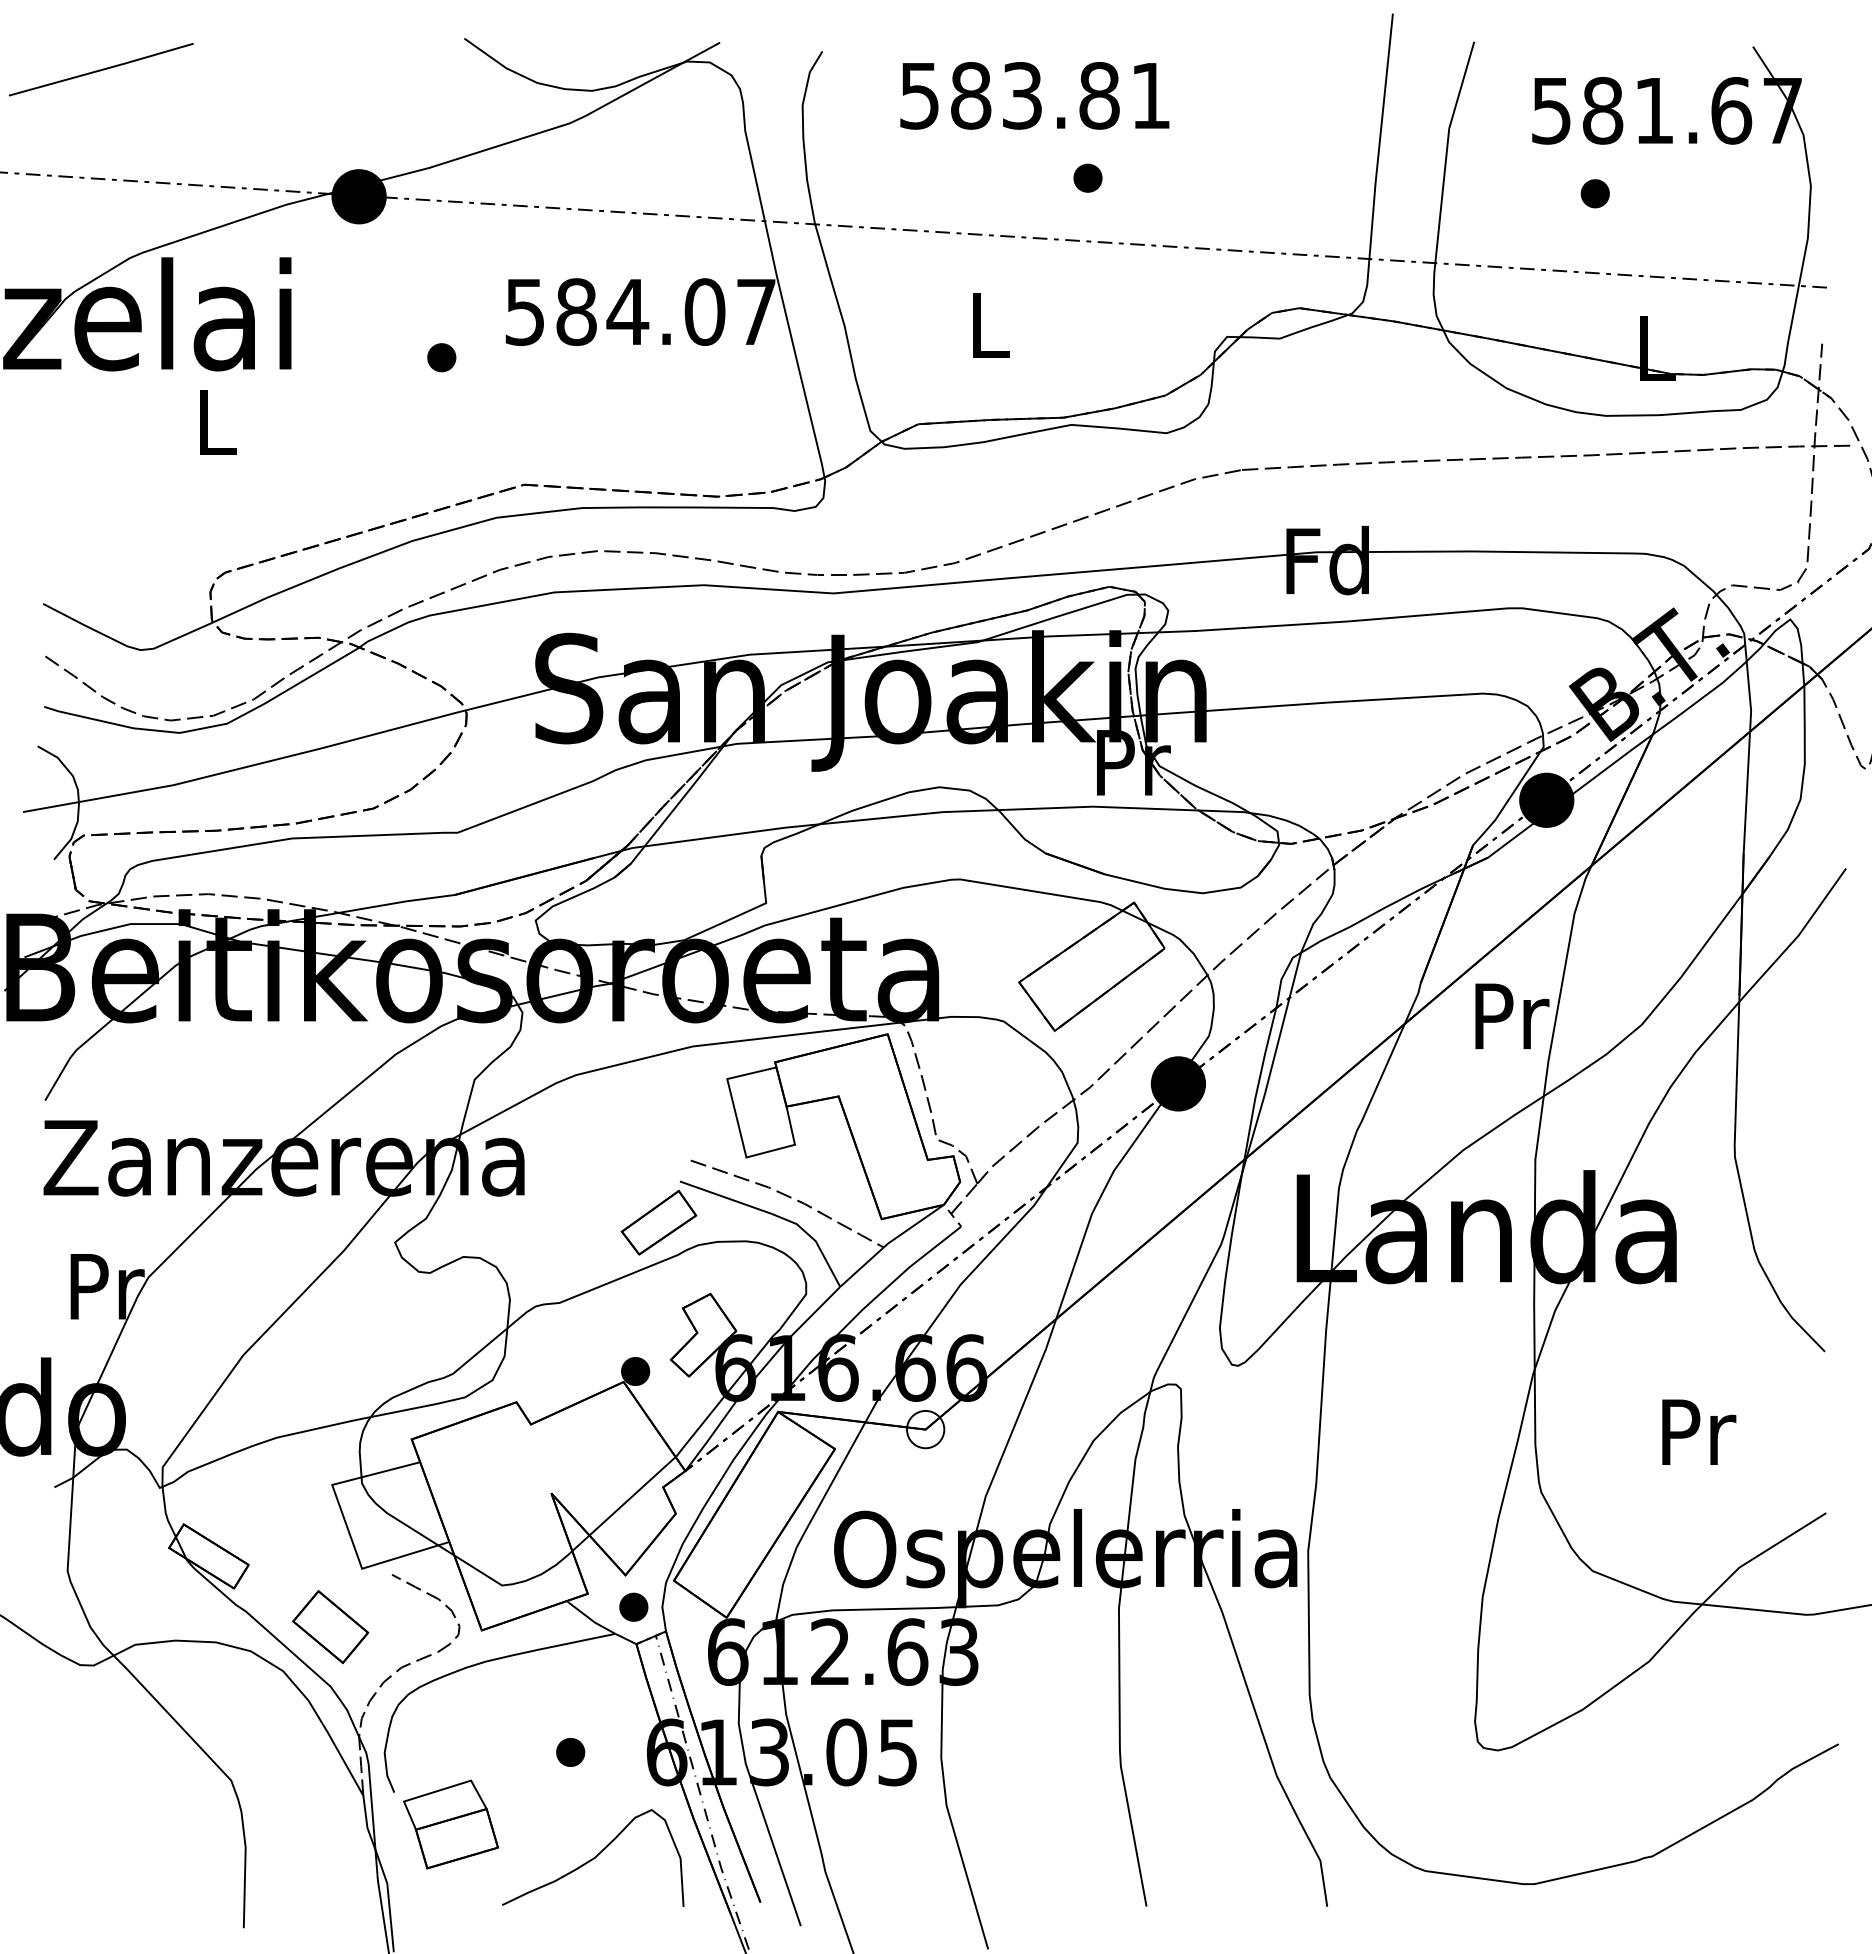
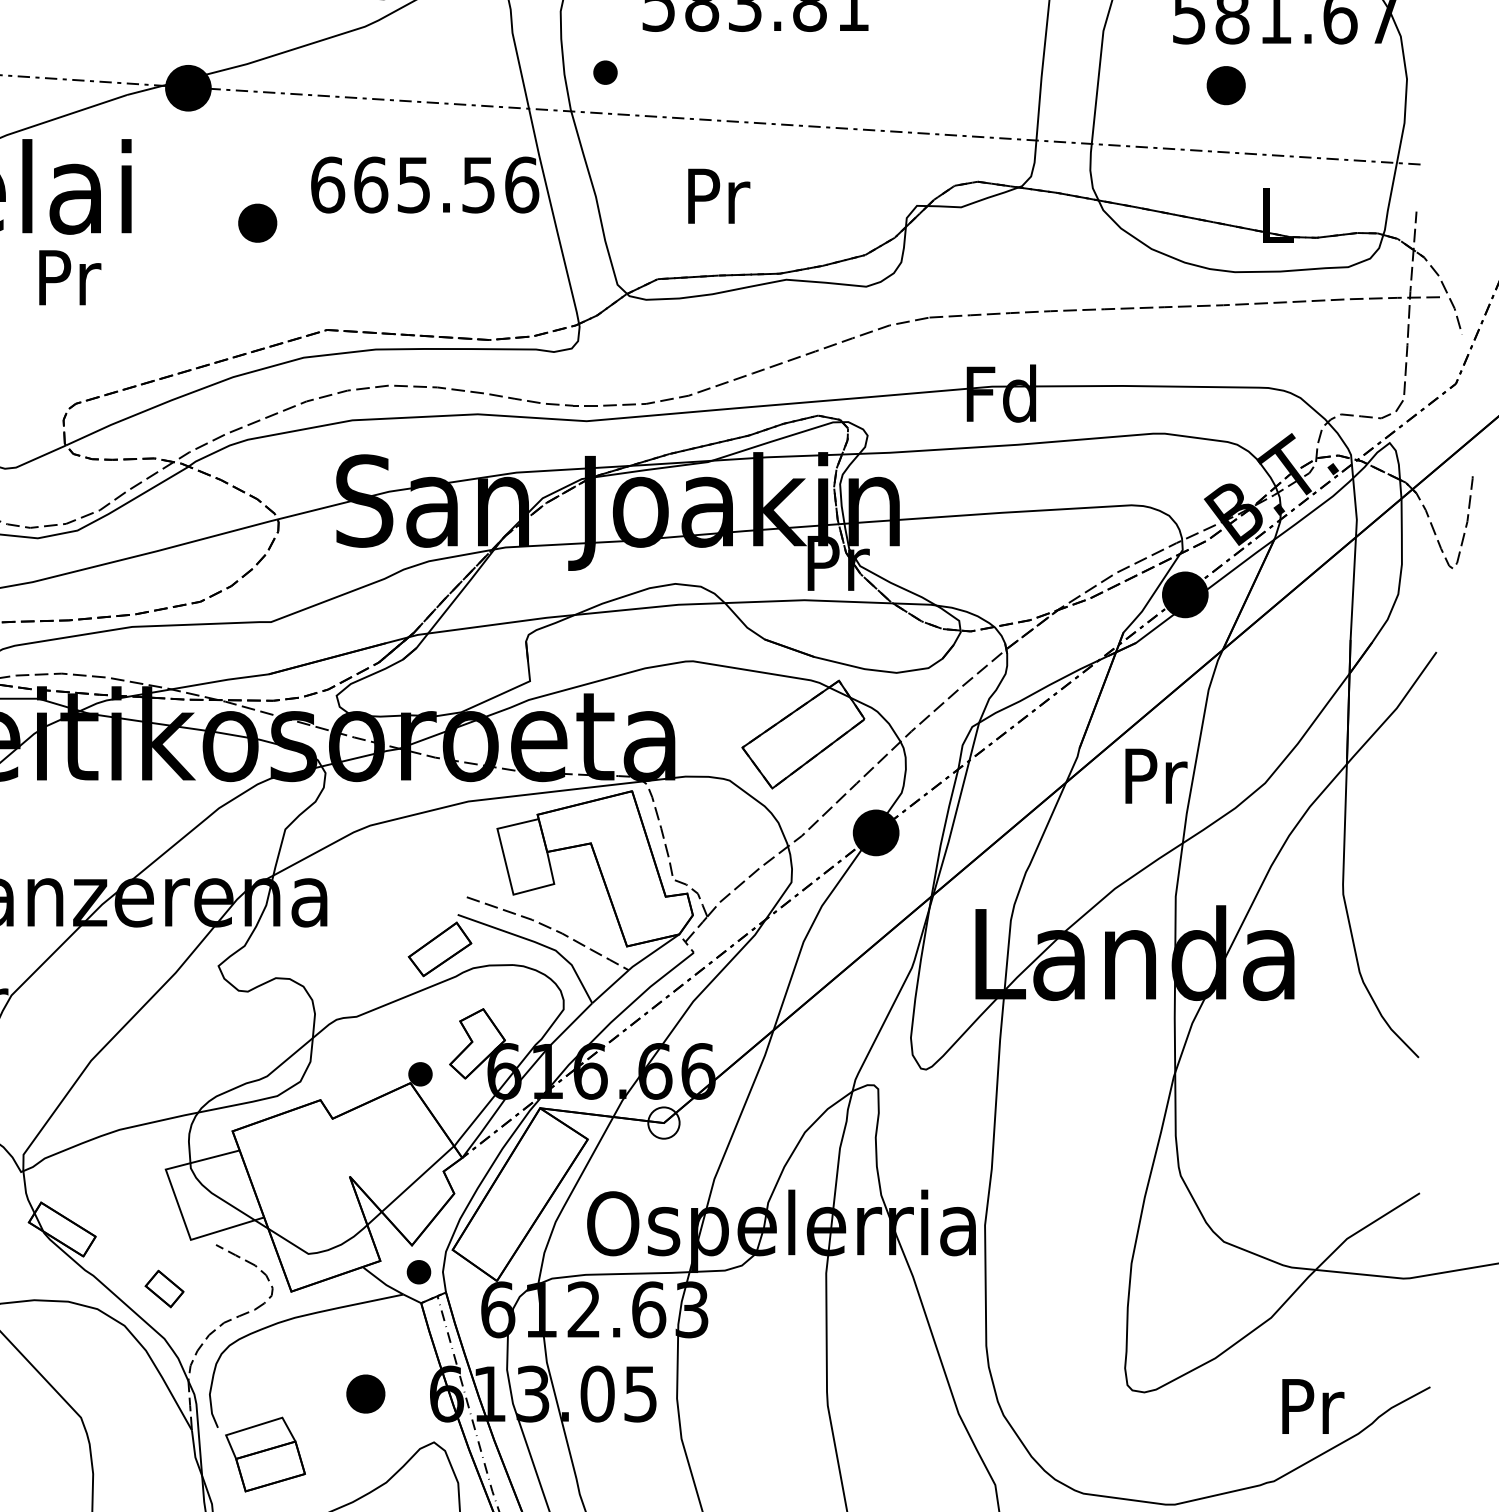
part: (1087, 177) -> (605, 72), moved
part: (1594, 193) -> (1225, 85), size x1.6
text: (641, 311) -> (425, 184), 584.07 -> 665.56
text: (991, 325) -> (719, 196), L -> Pr
part: (441, 357) -> (257, 223), size x1.6
text: (218, 422) -> (70, 277), L -> Pr
text: (1699, 1431) -> (1313, 1405), moved
part: (330, 1627) -> (164, 1289), size x0.6
part: (570, 1752) -> (365, 1394), size x1.6

